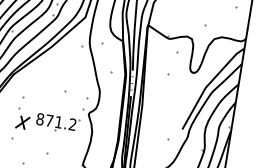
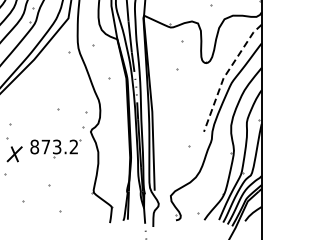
line: (208, 85) -> (226, 74), solid -> dashed
text: (59, 121) -> (57, 146), 871.2 -> 873.2

